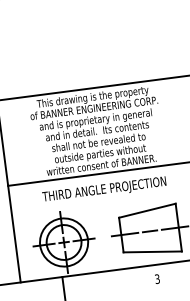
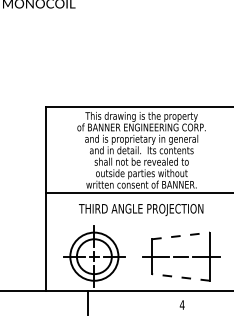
line: (147, 210) -> (181, 235), solid -> dashed
line: (152, 252) -> (180, 277), solid -> dashed
text: (156, 278) -> (181, 304), 3 -> 4

